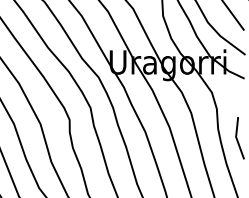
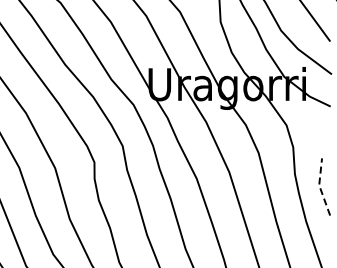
line: (236, 138) -> (319, 187), solid -> dashed

